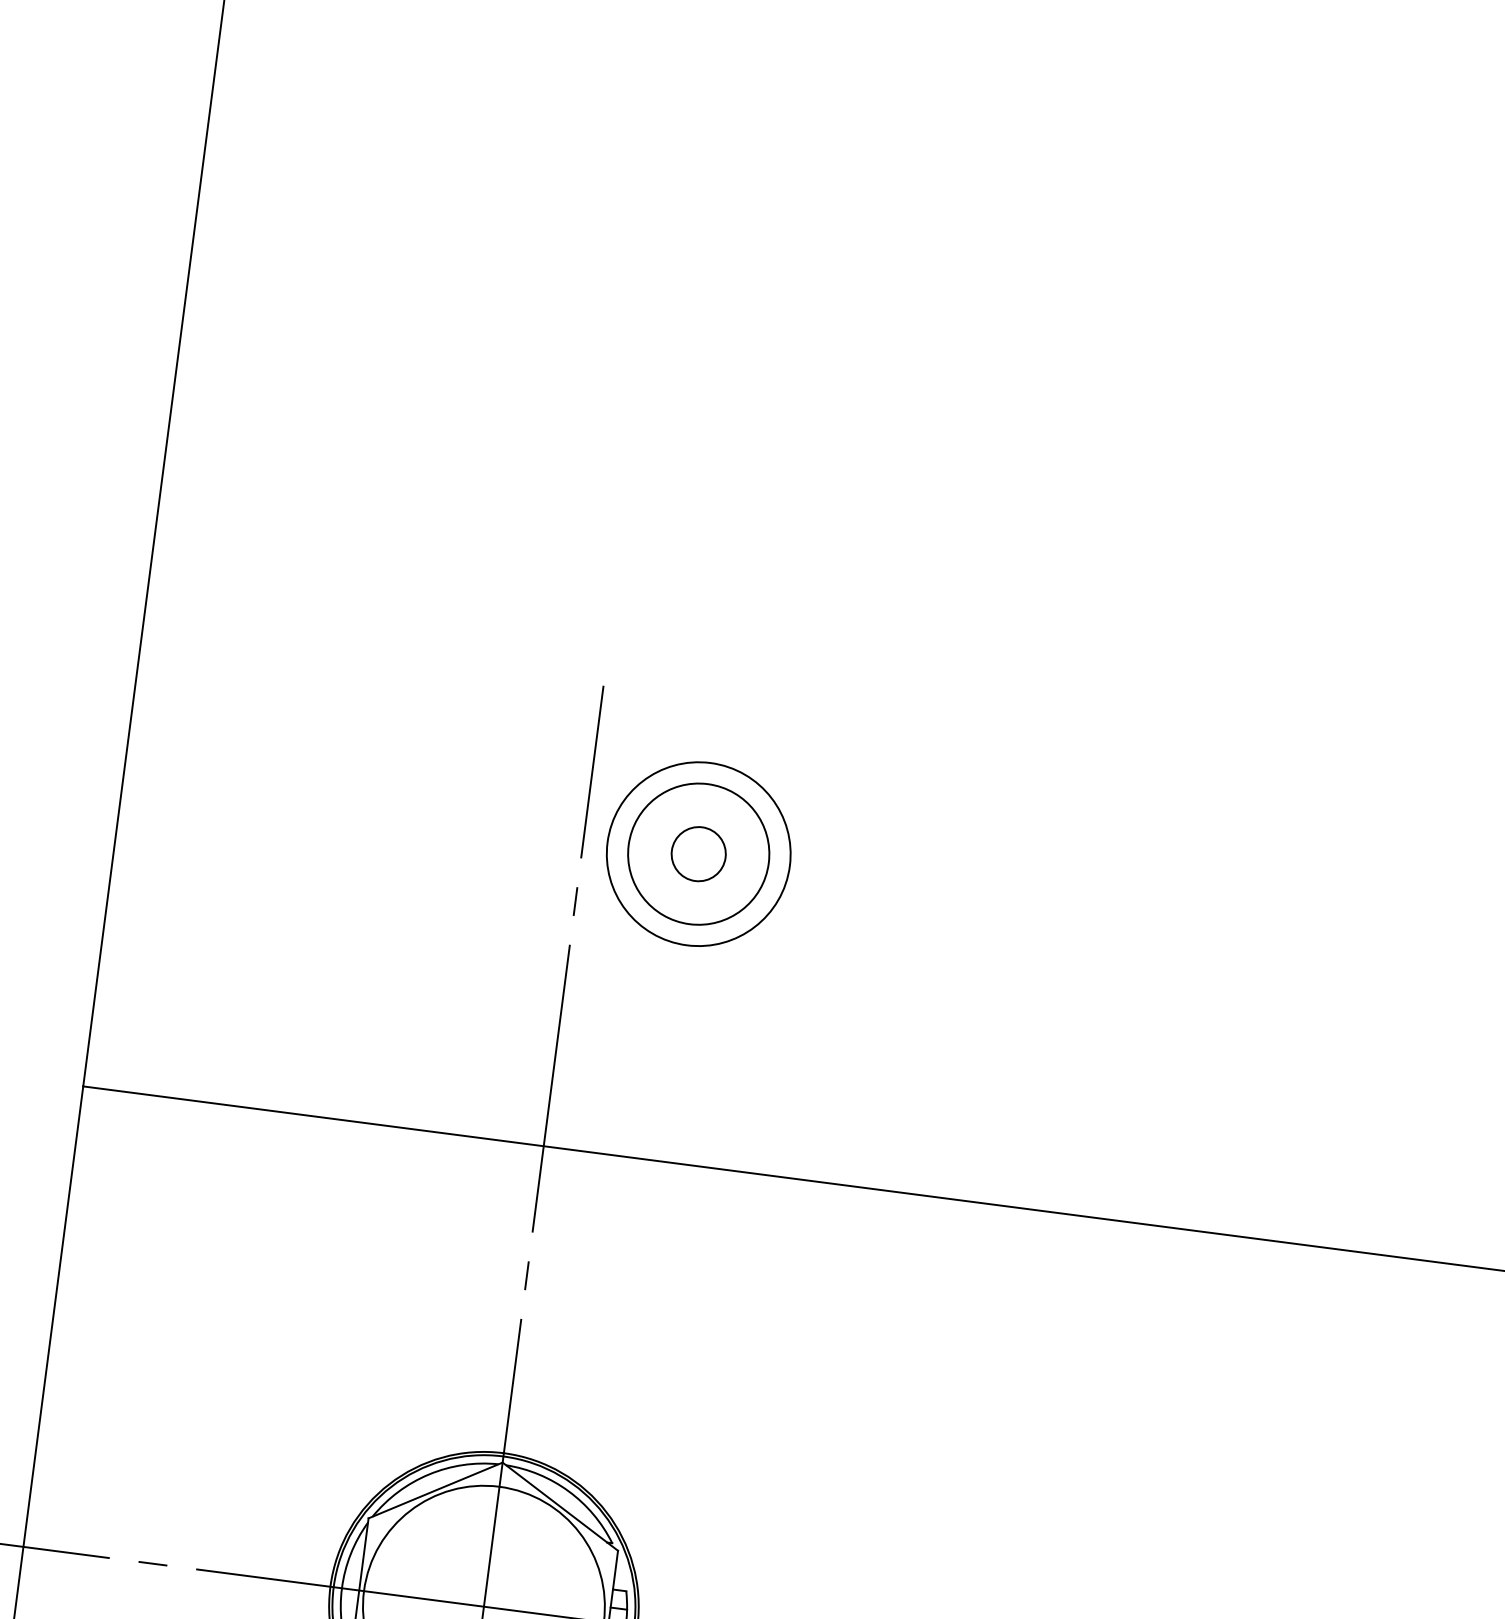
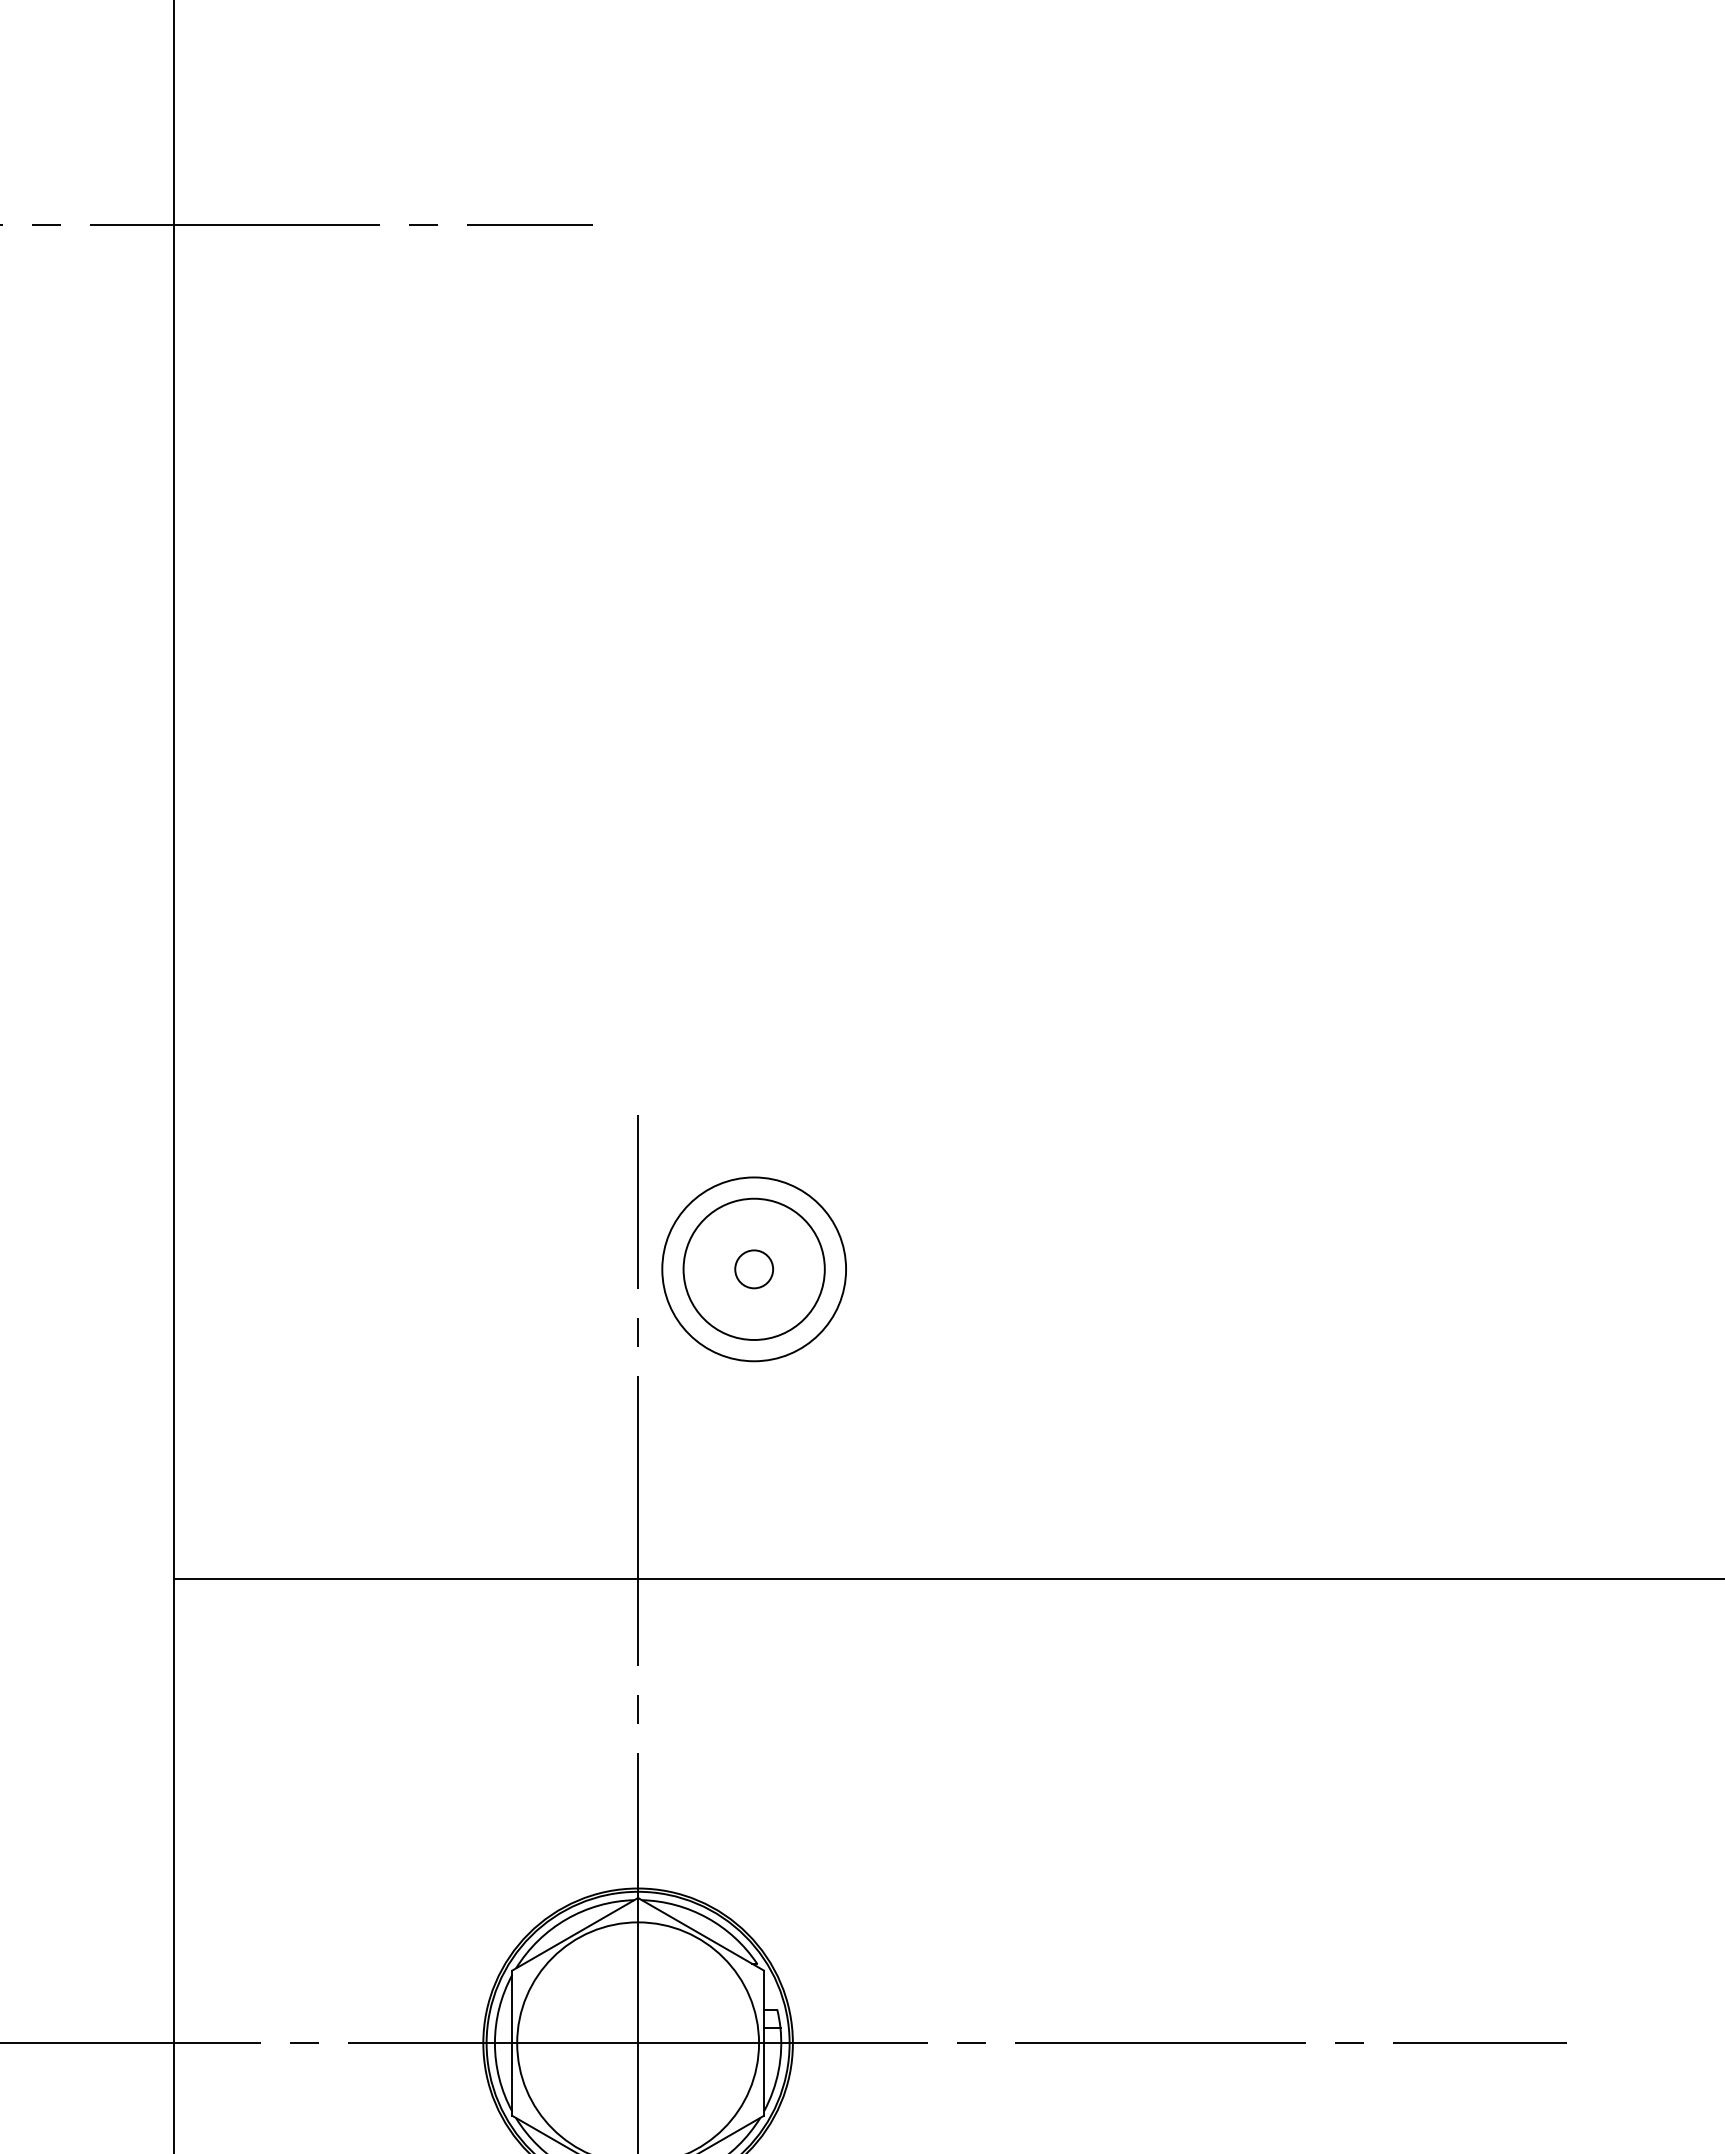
circle: (699, 854) -> (754, 1269), size x0.7

